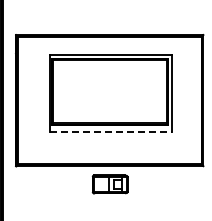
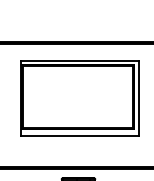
line: (111, 131) -> (79, 135), dashed -> solid

